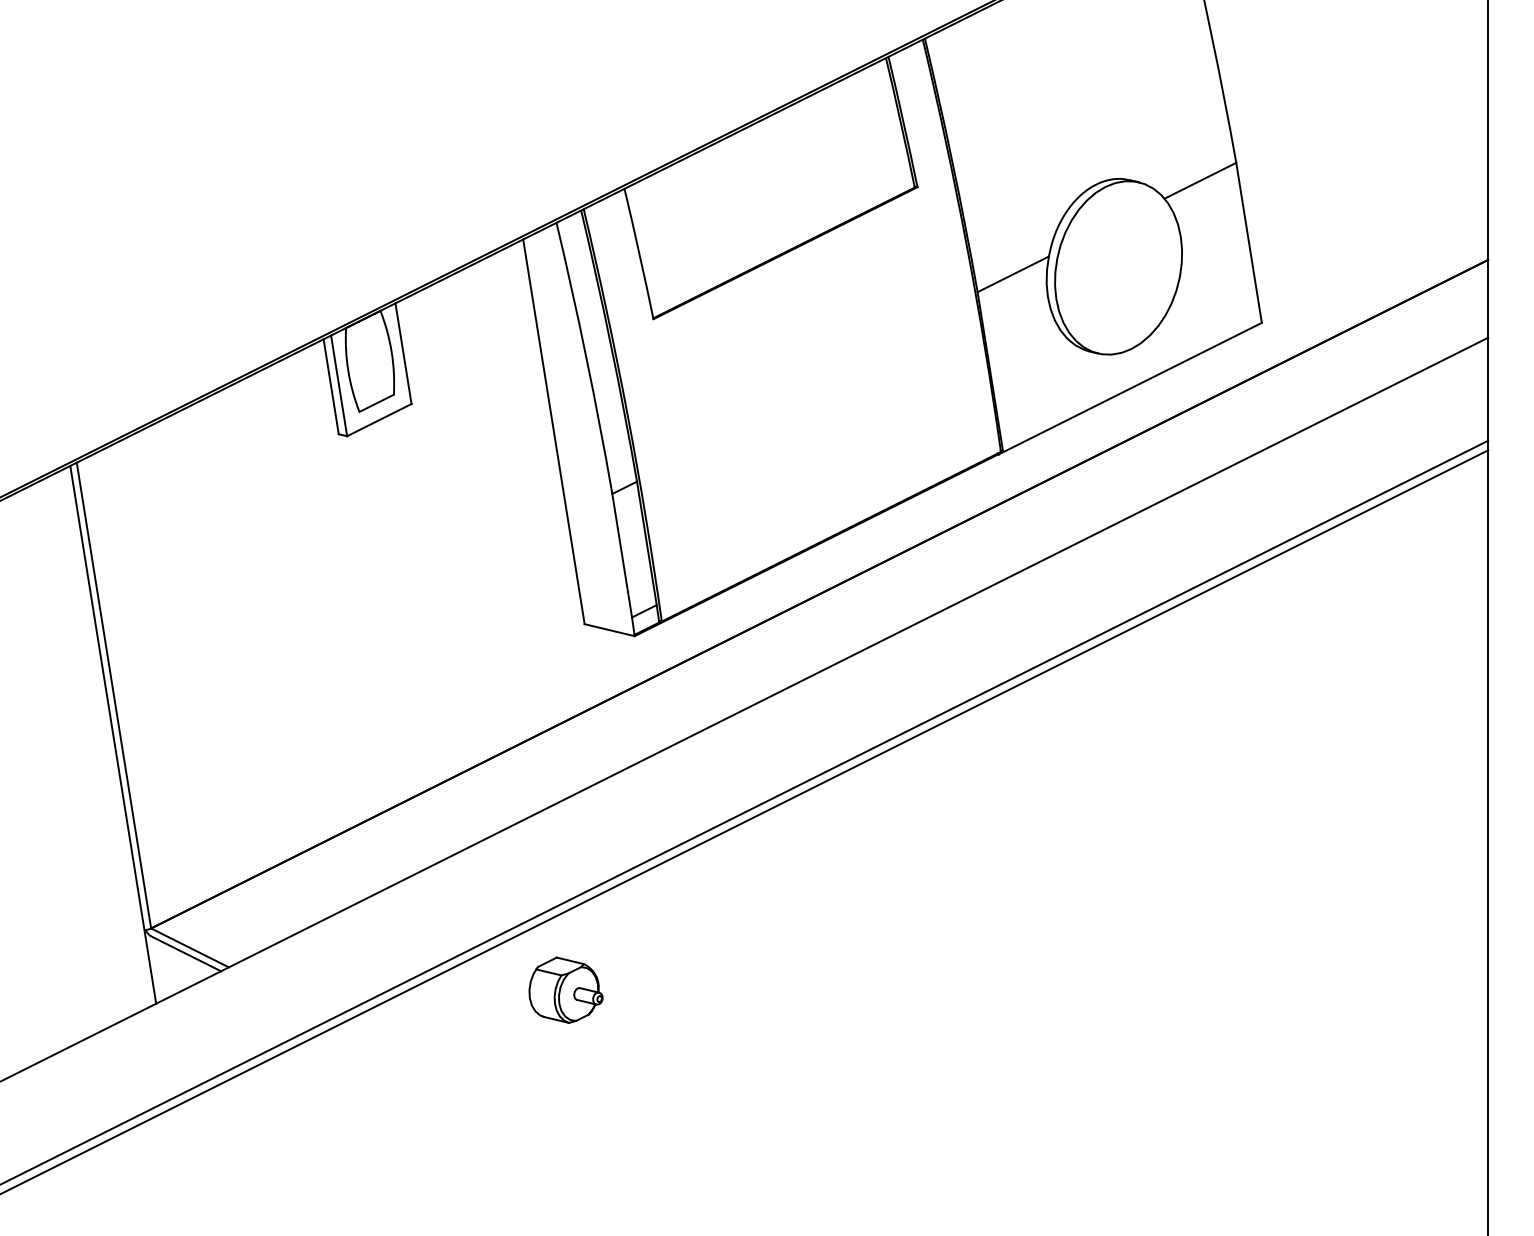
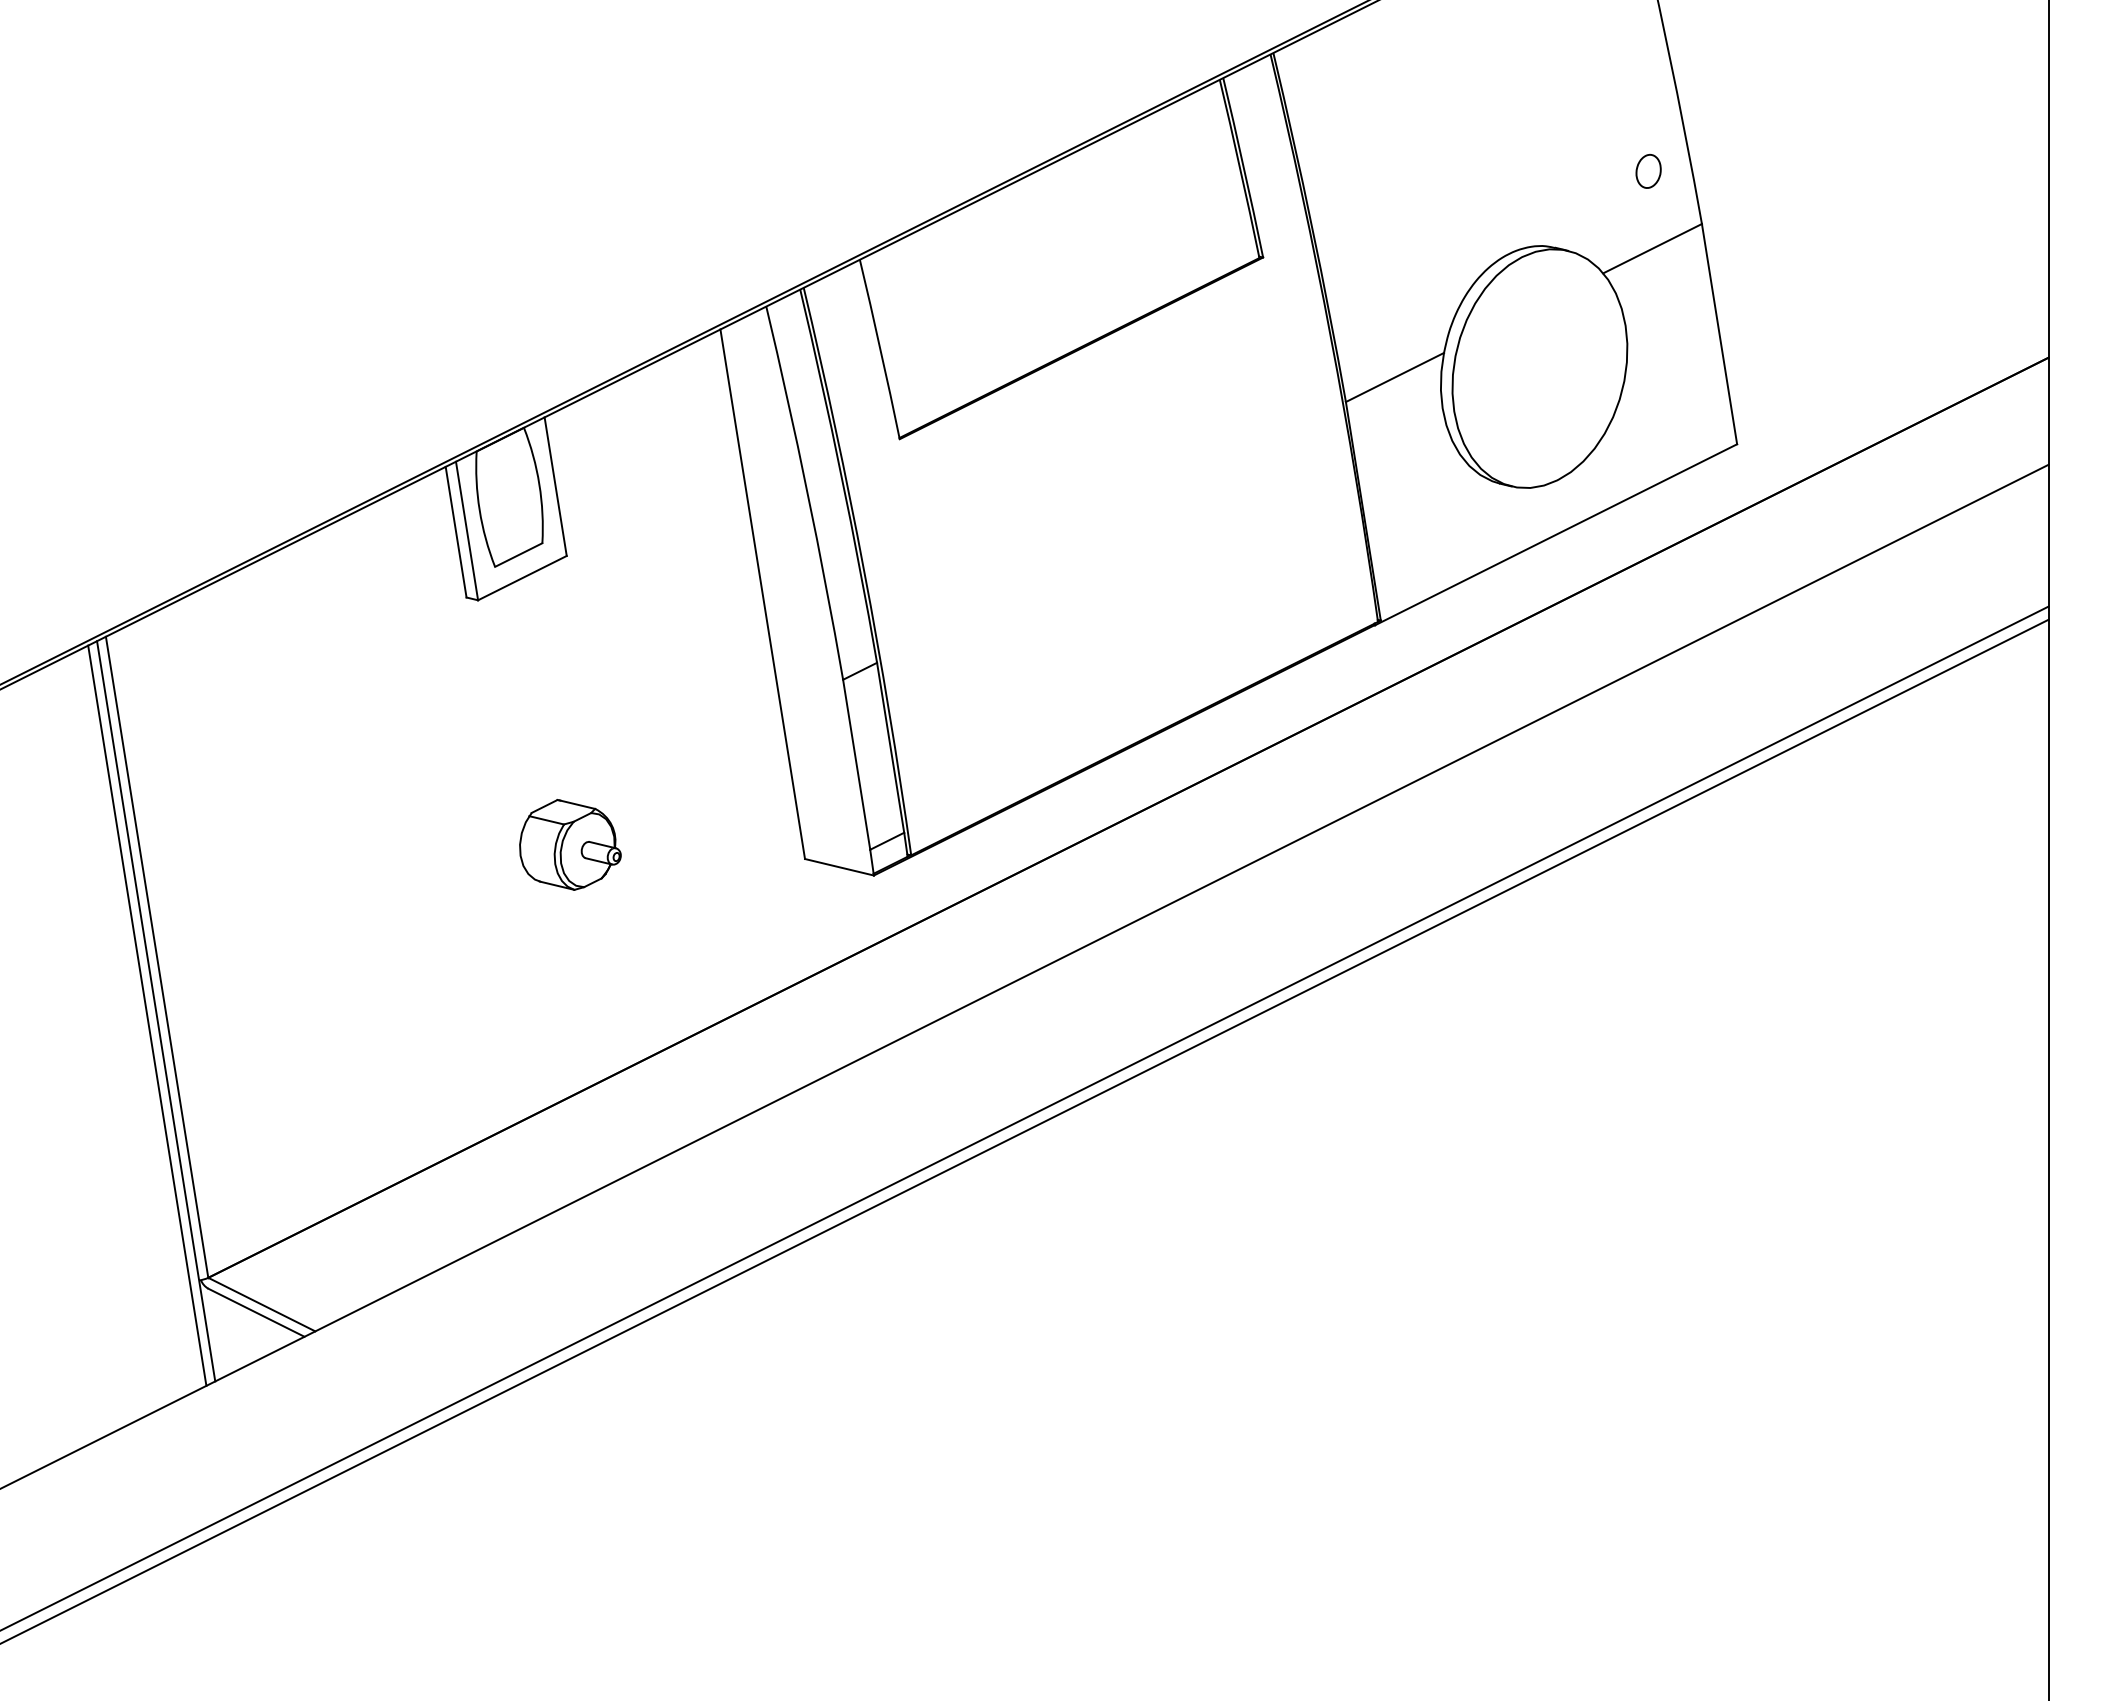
part: (1197, 124) -> (1648, 171), added
line: (106, 737) -> (147, 1015), added
part: (566, 989) -> (570, 844), moved

